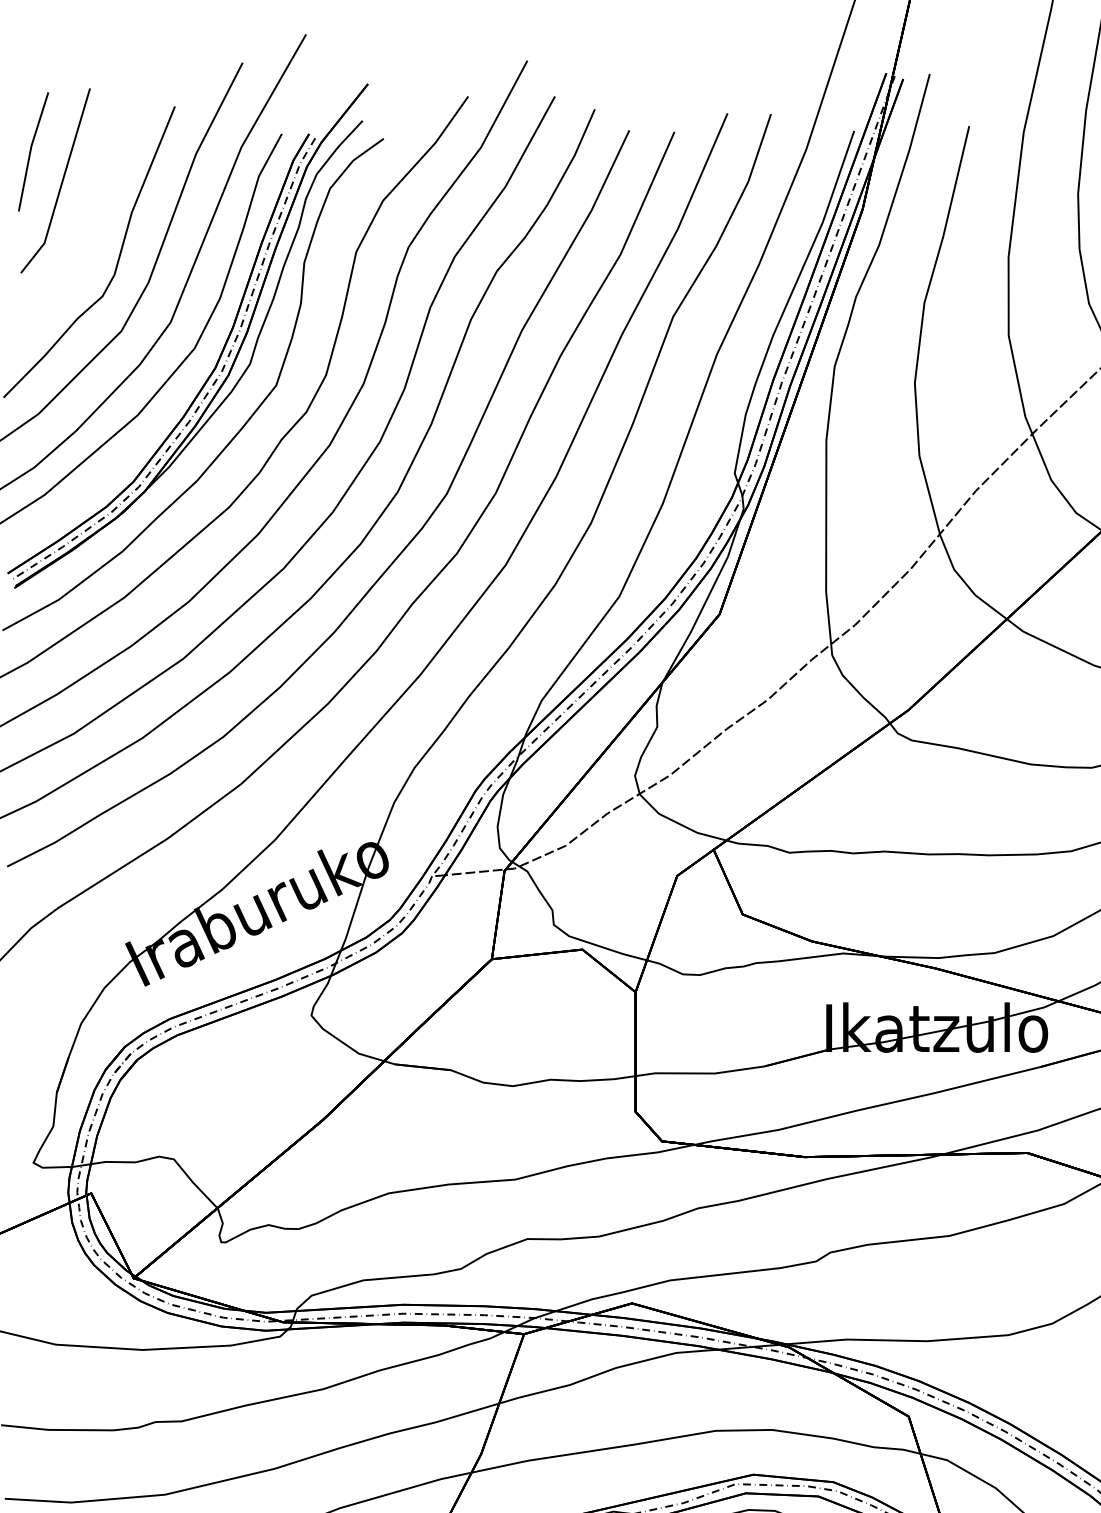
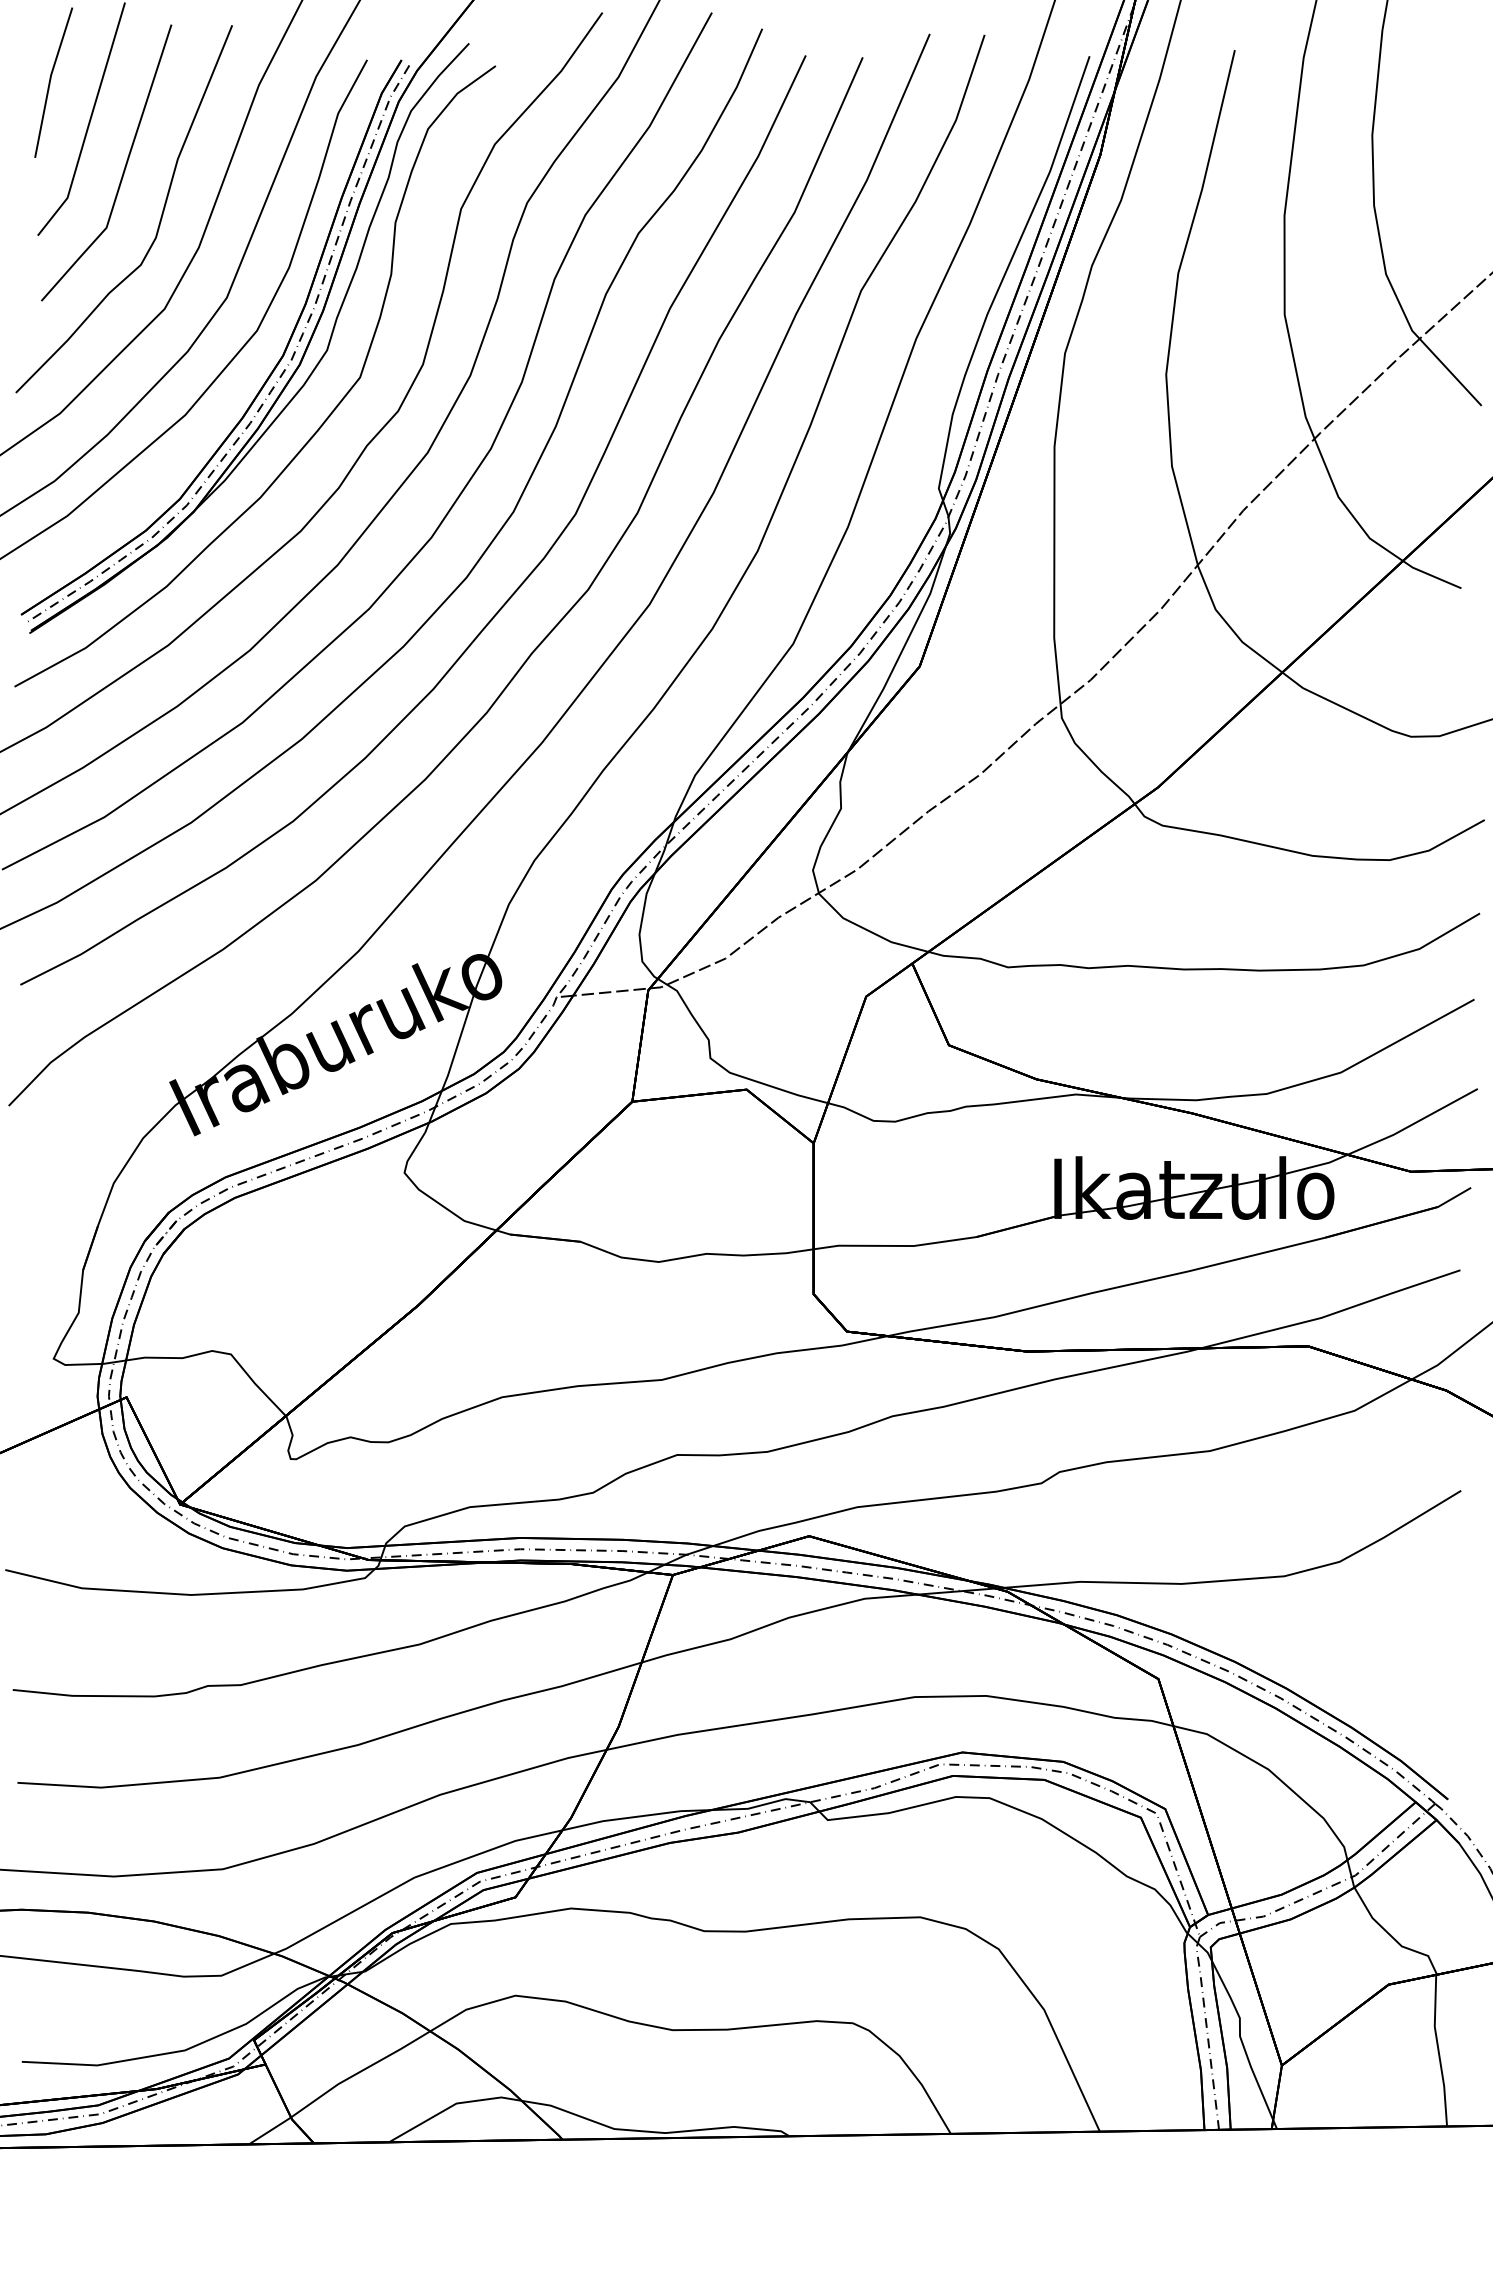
line: (88, 220) -> (123, 169), added

